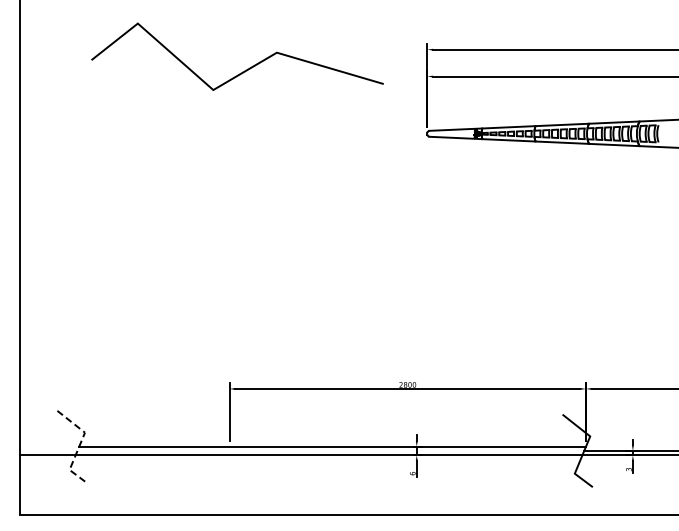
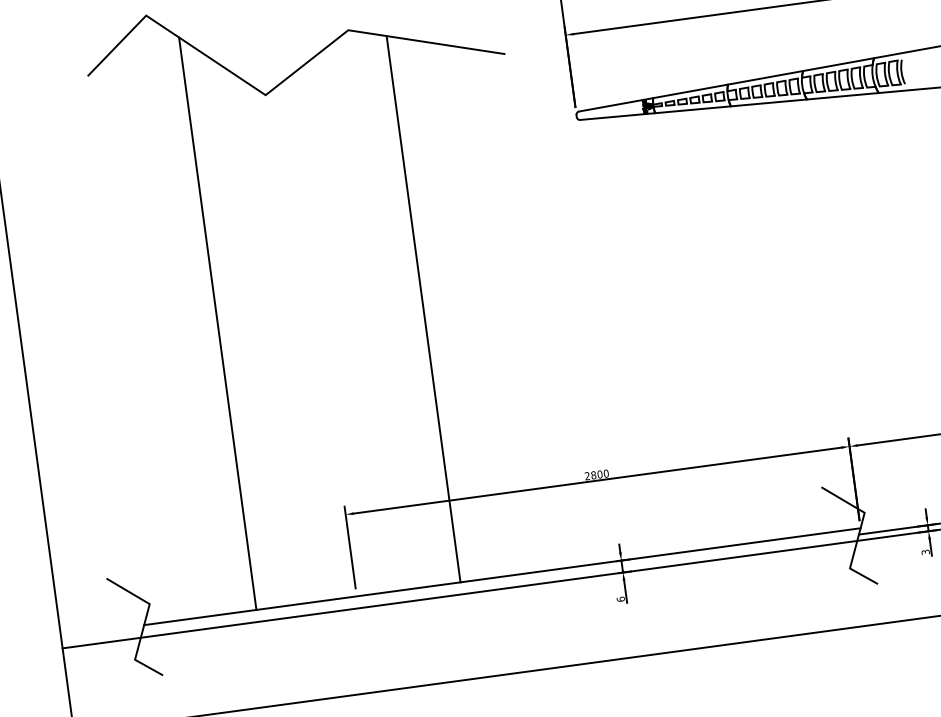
line: (158, 243) -> (217, 322), added
line: (302, 253) -> (422, 309), added
line: (79, 445) -> (144, 623), dashed -> solid

